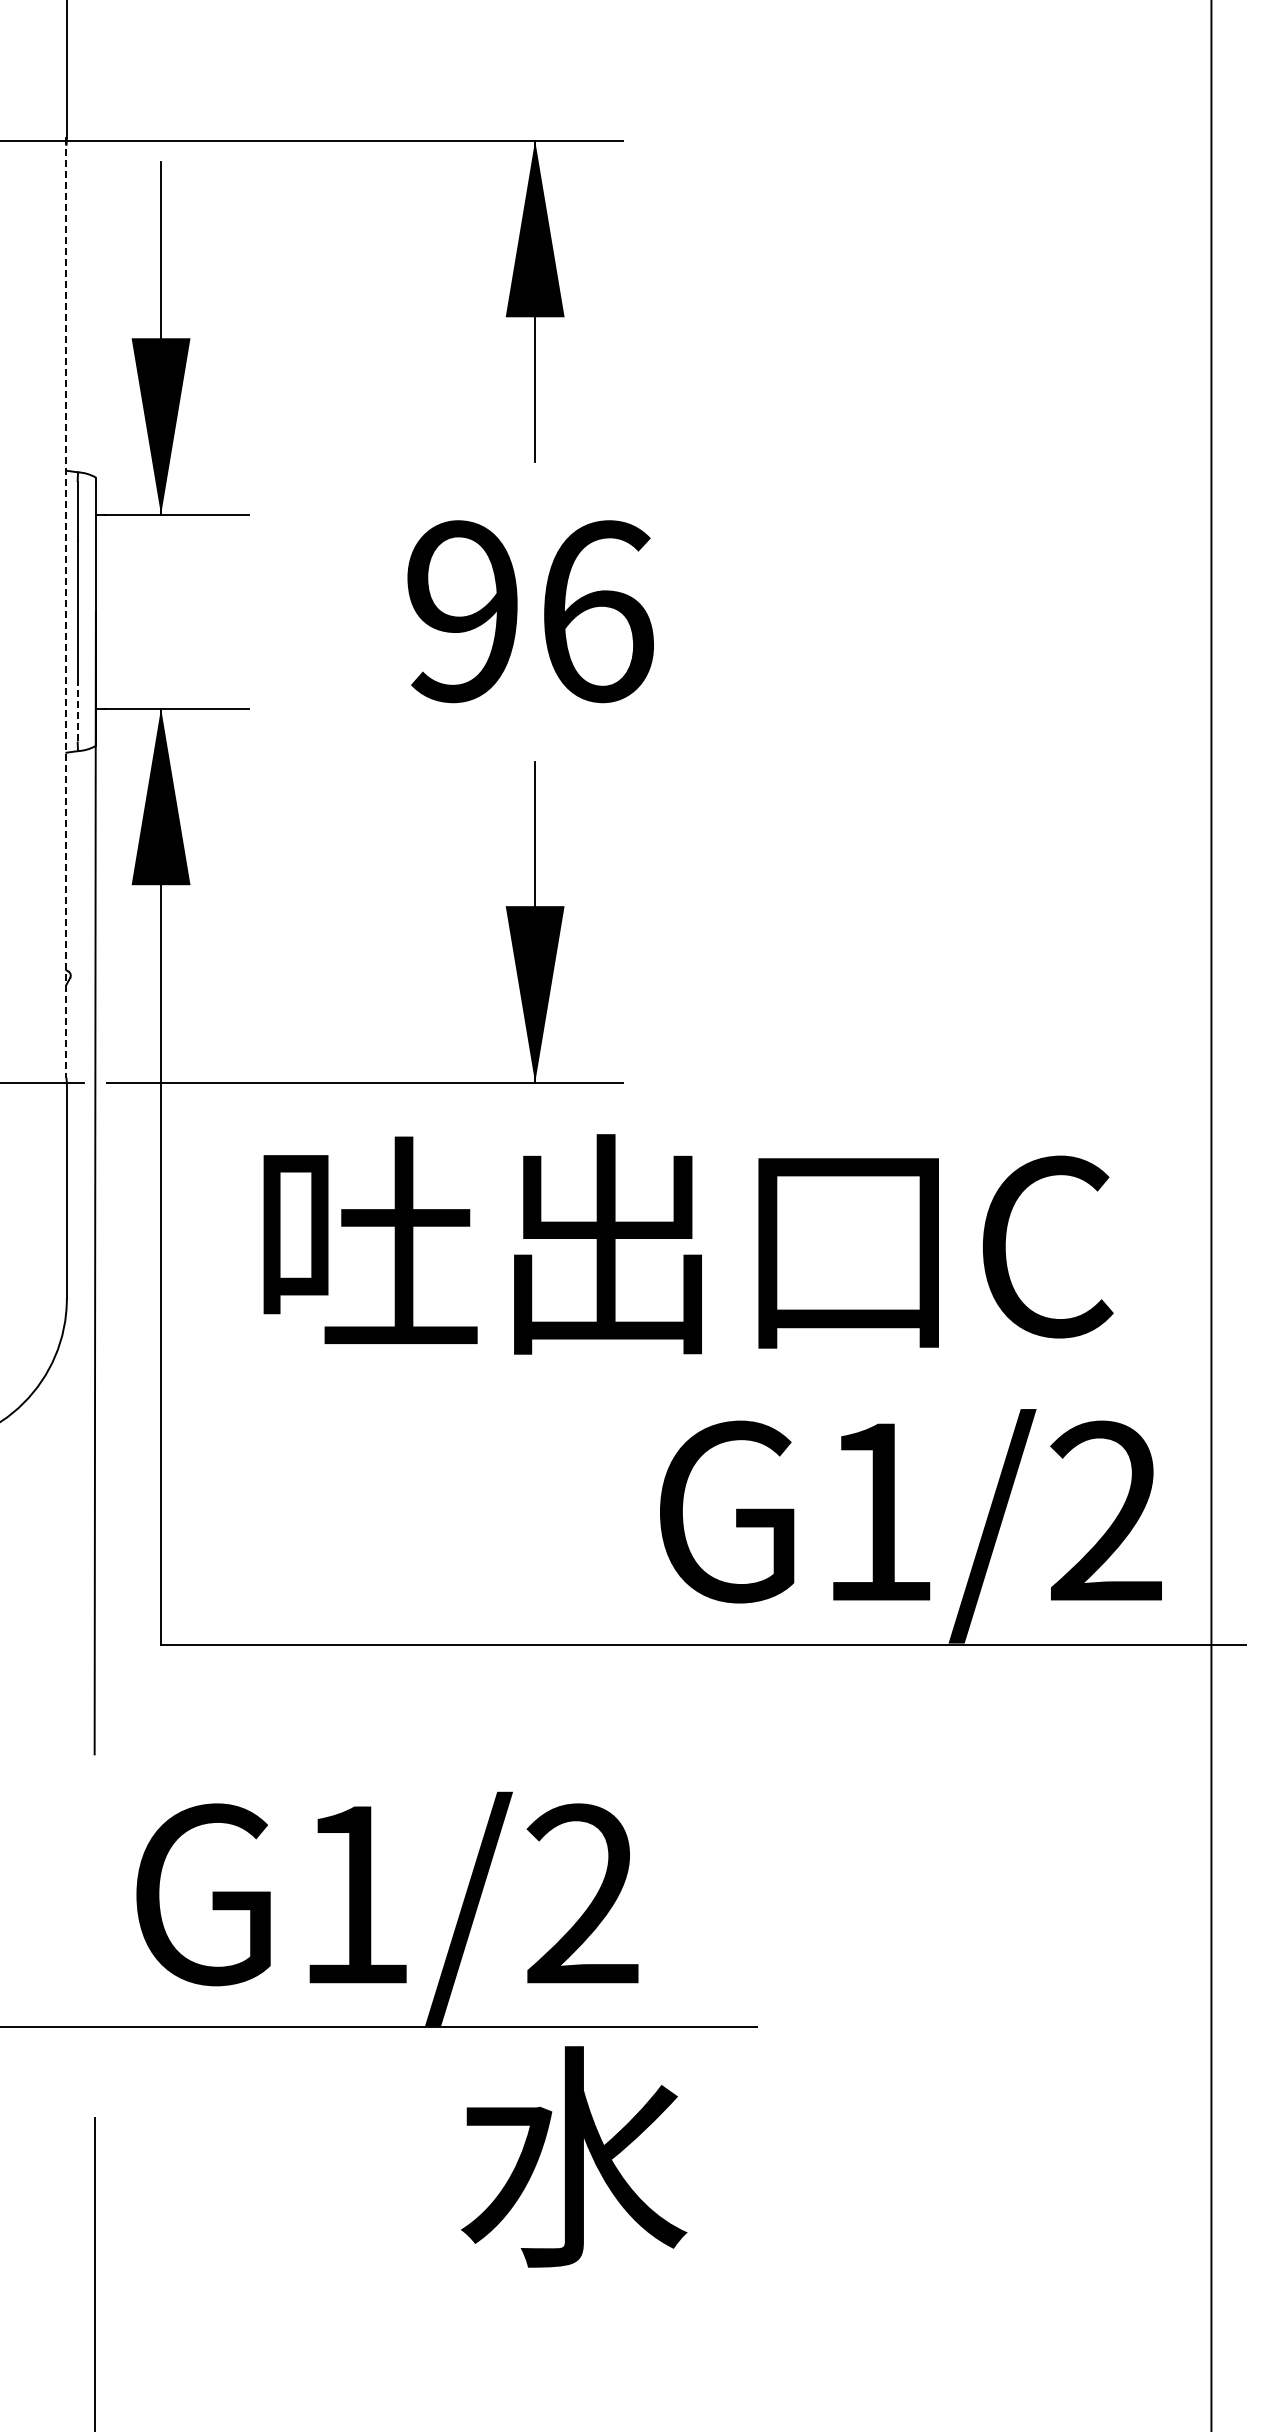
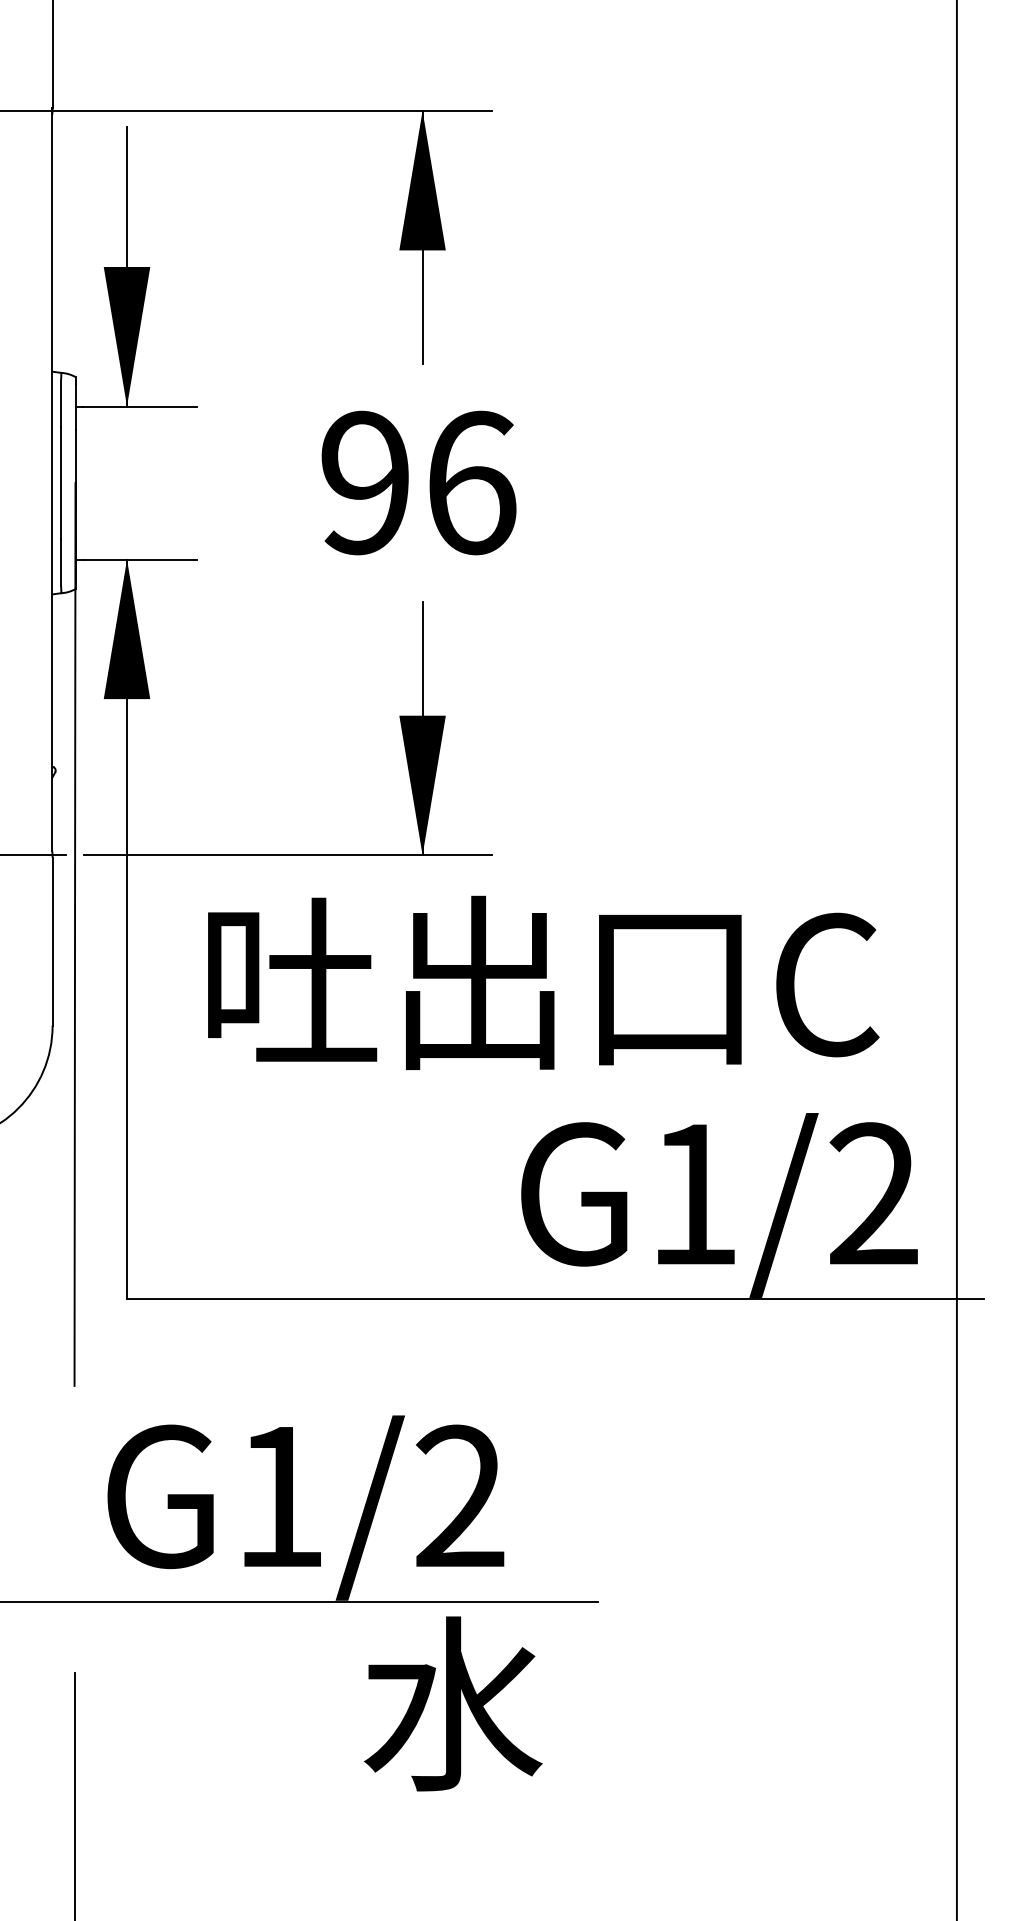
line: (66, 608) -> (52, 480), dashed -> solid
line: (77, 711) -> (60, 561), dashed -> solid

